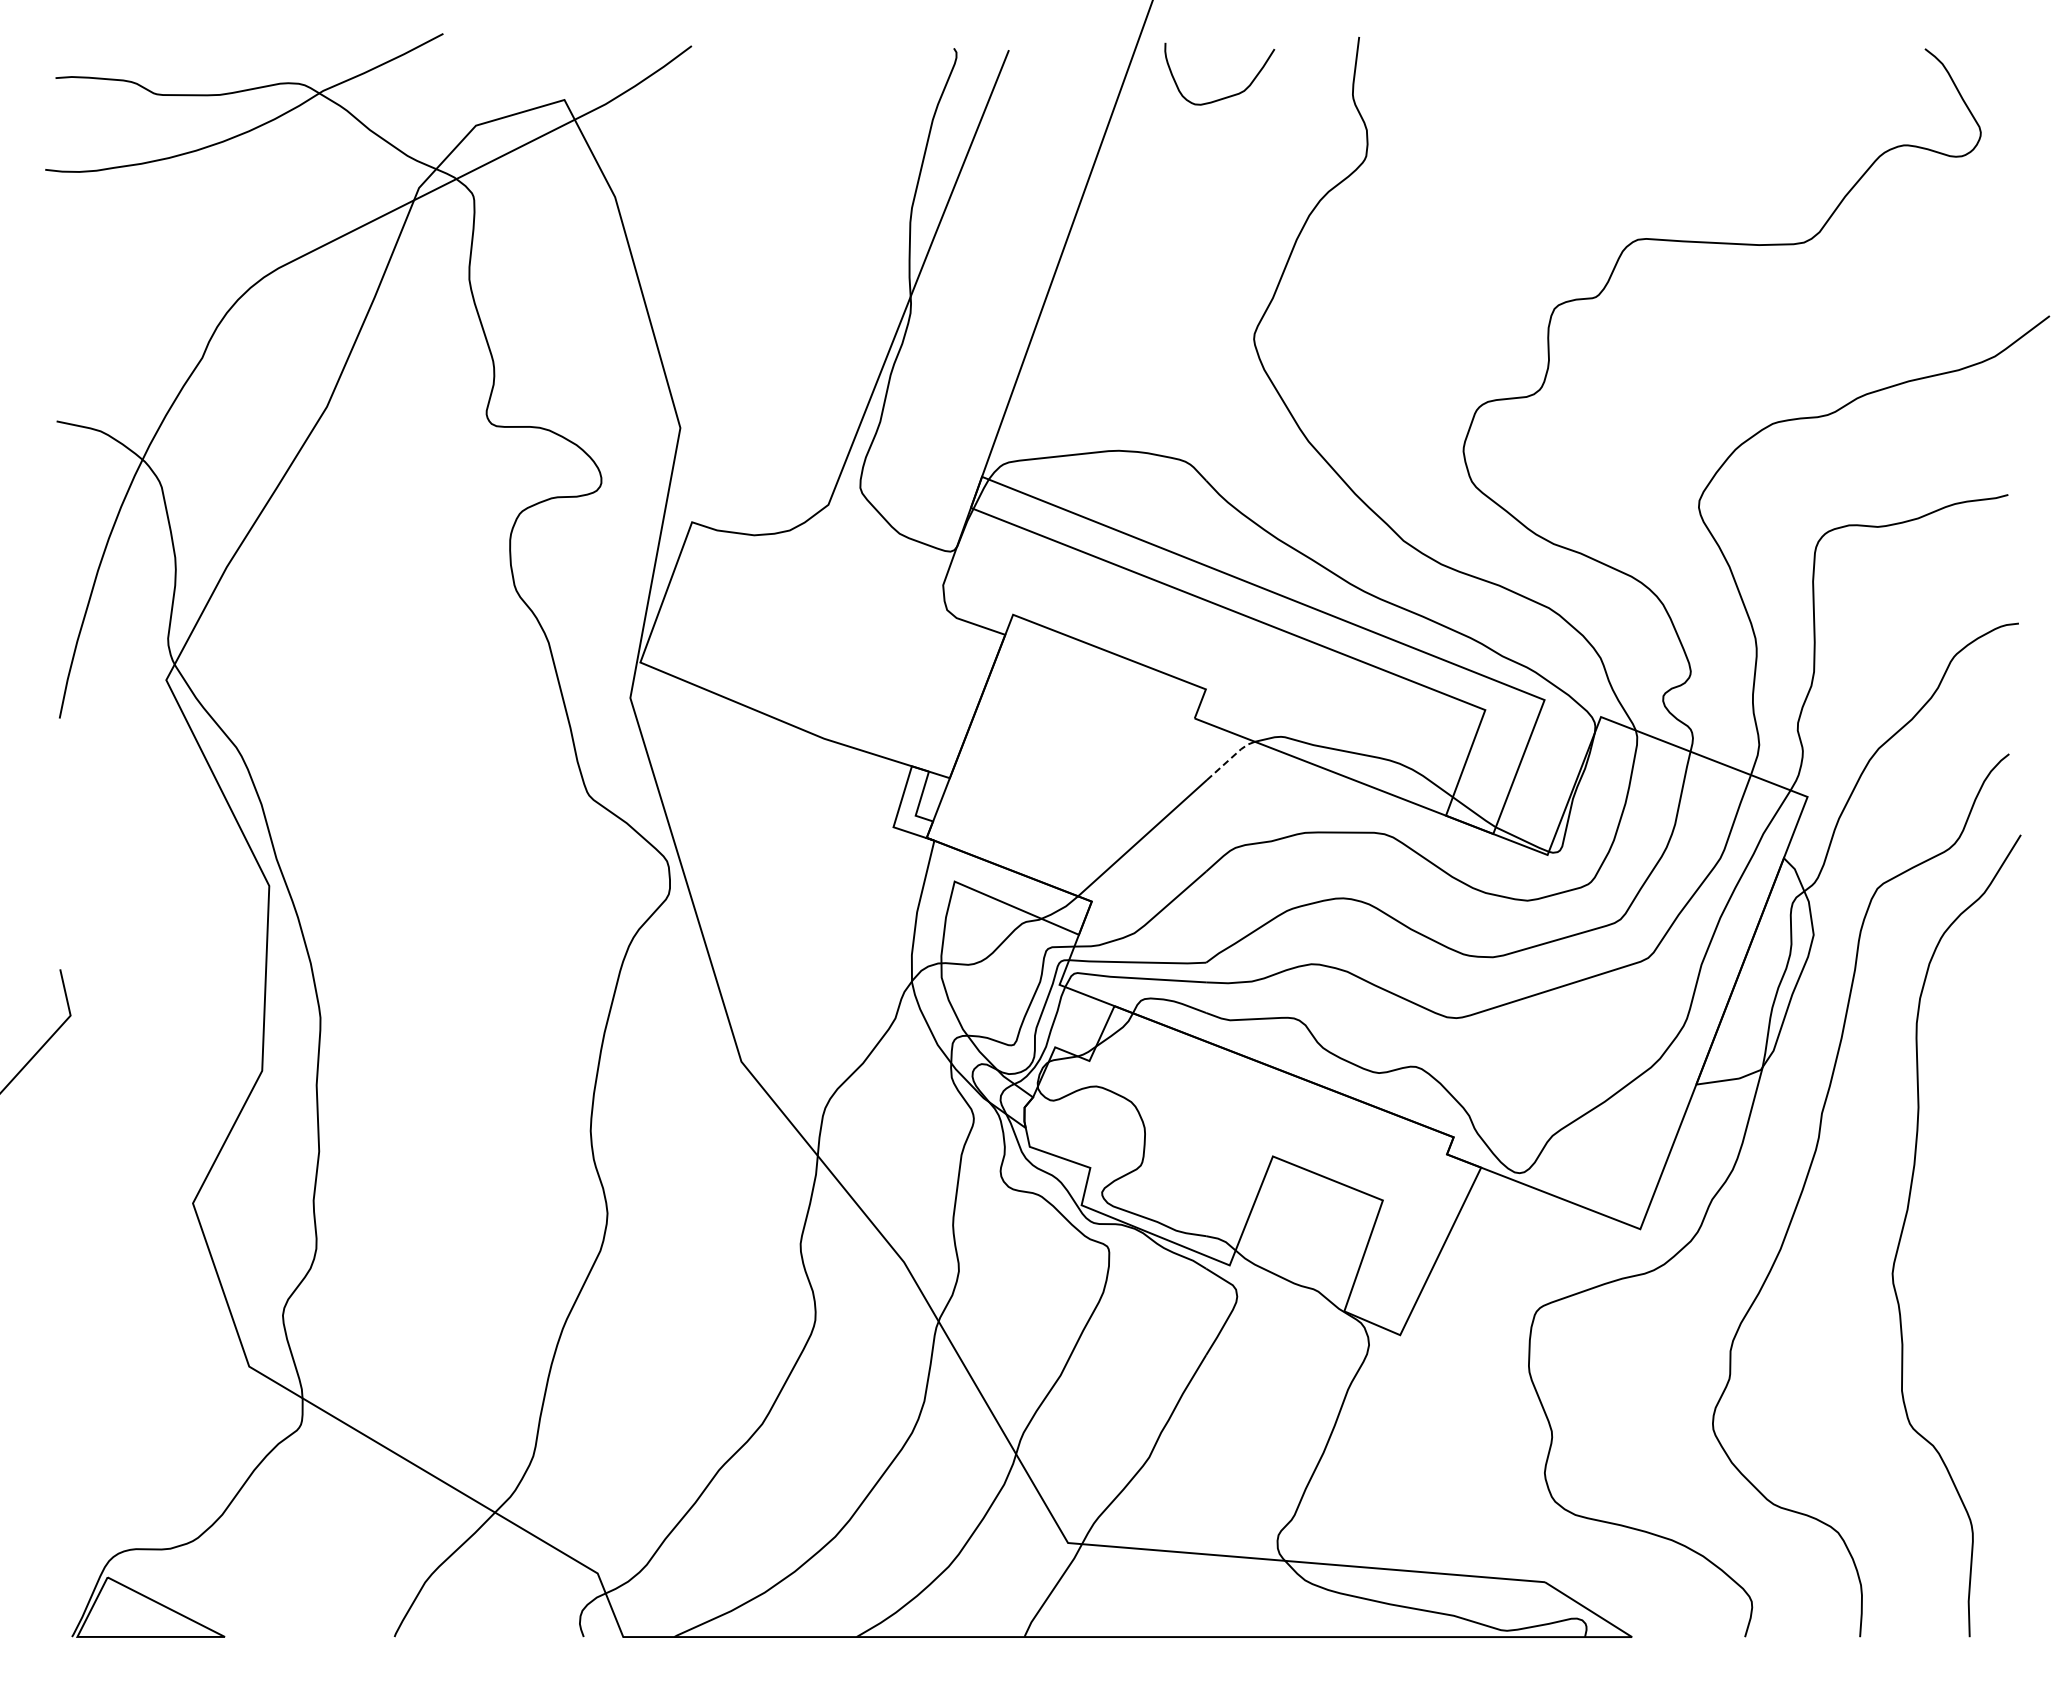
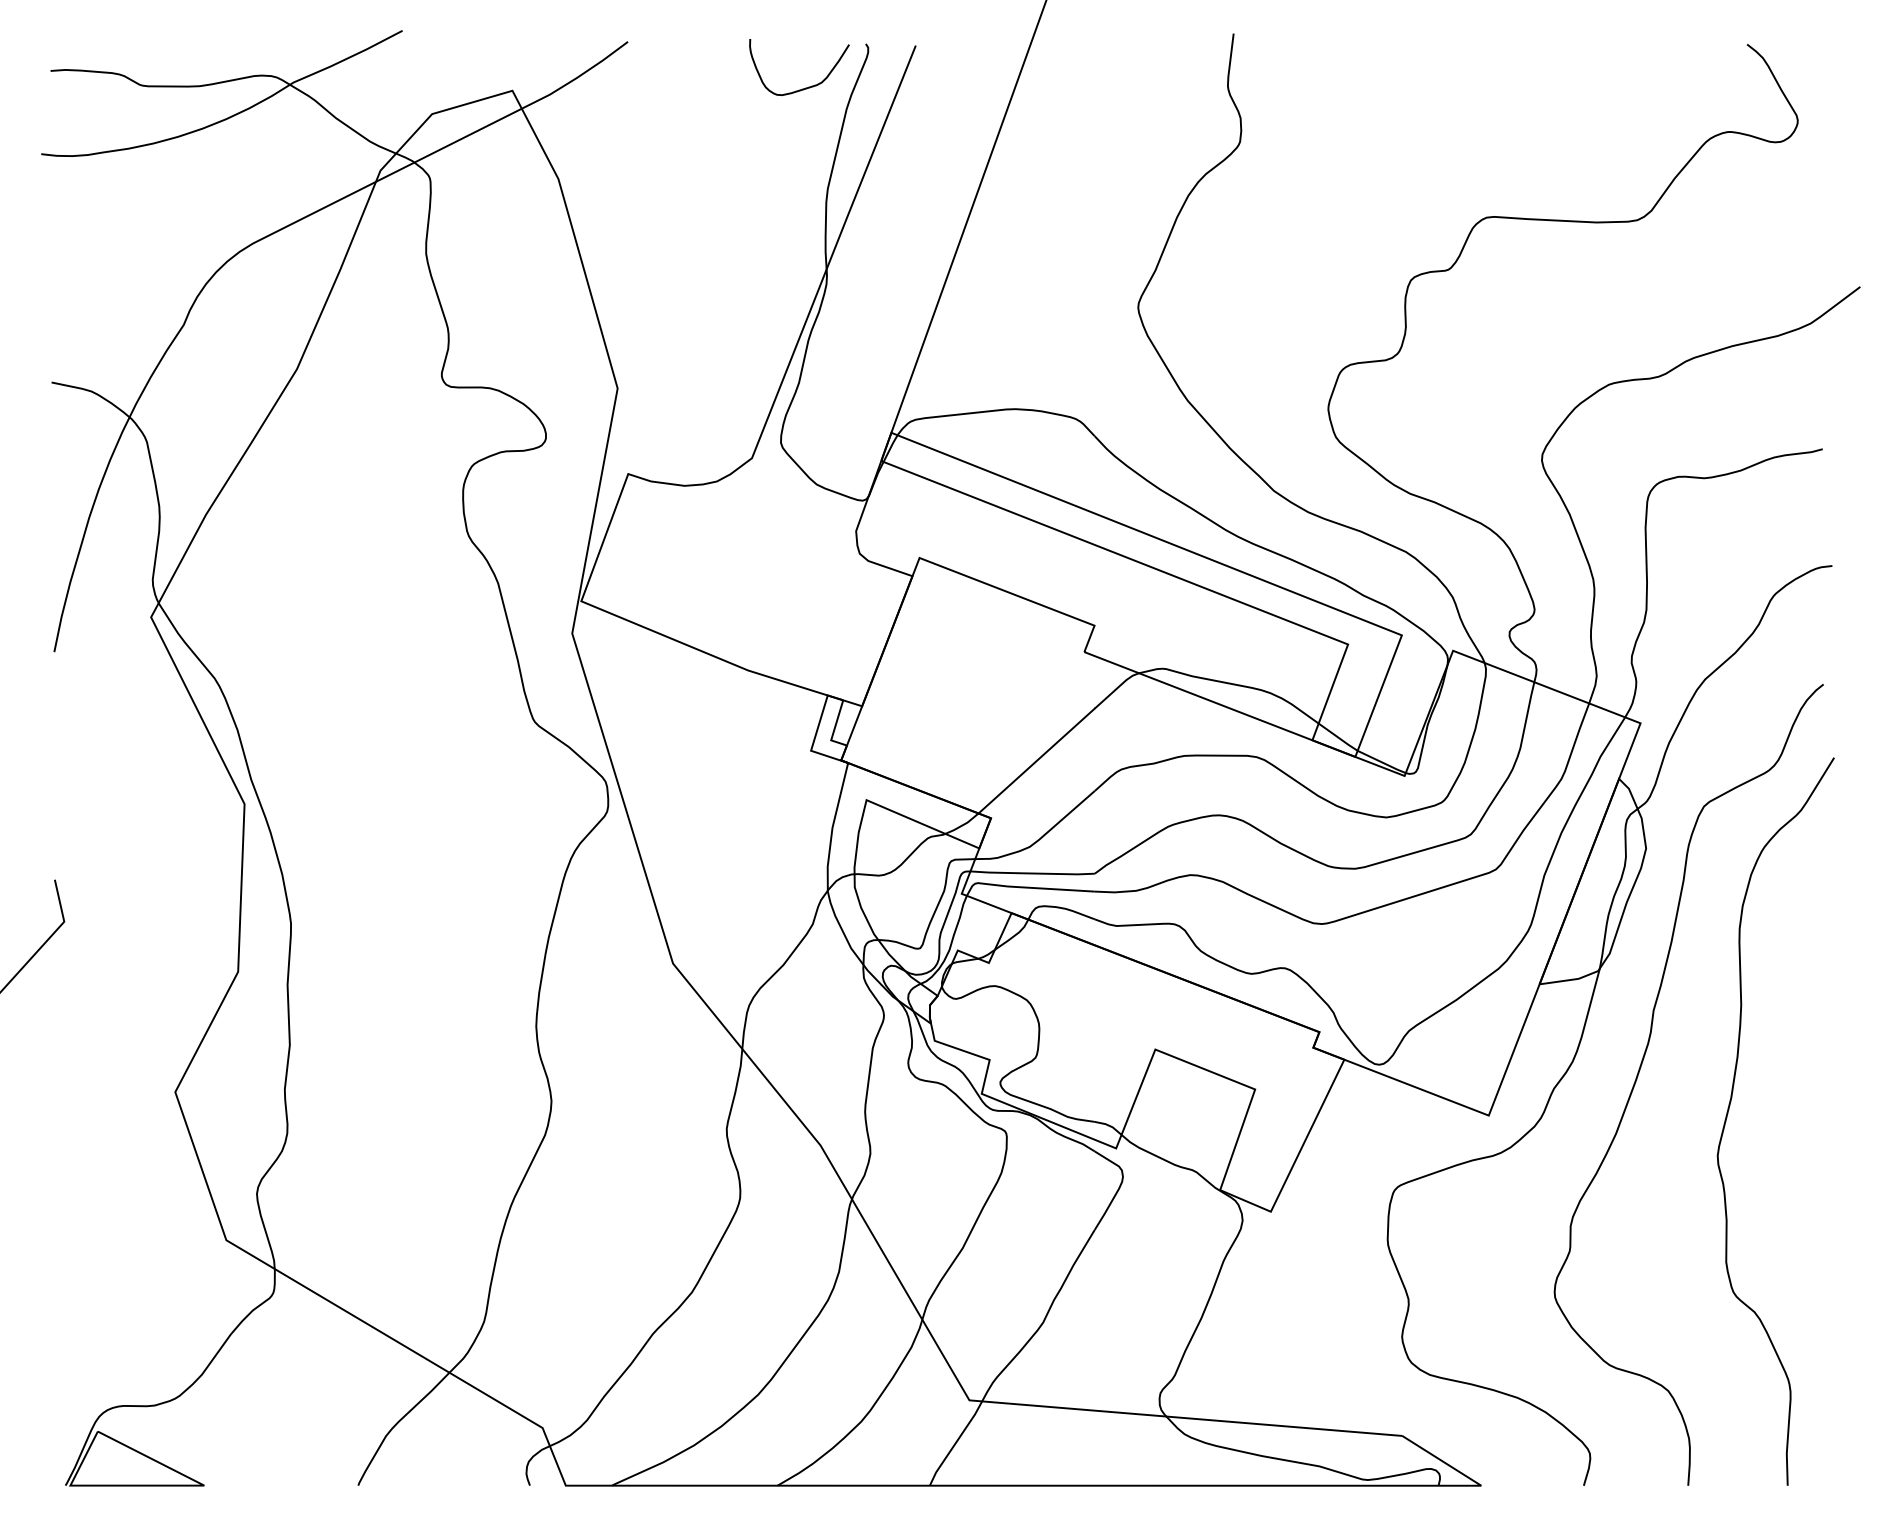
curve: (1226, 96) -> (805, 87), moved
line: (1230, 758) -> (1116, 688), dashed -> solid

